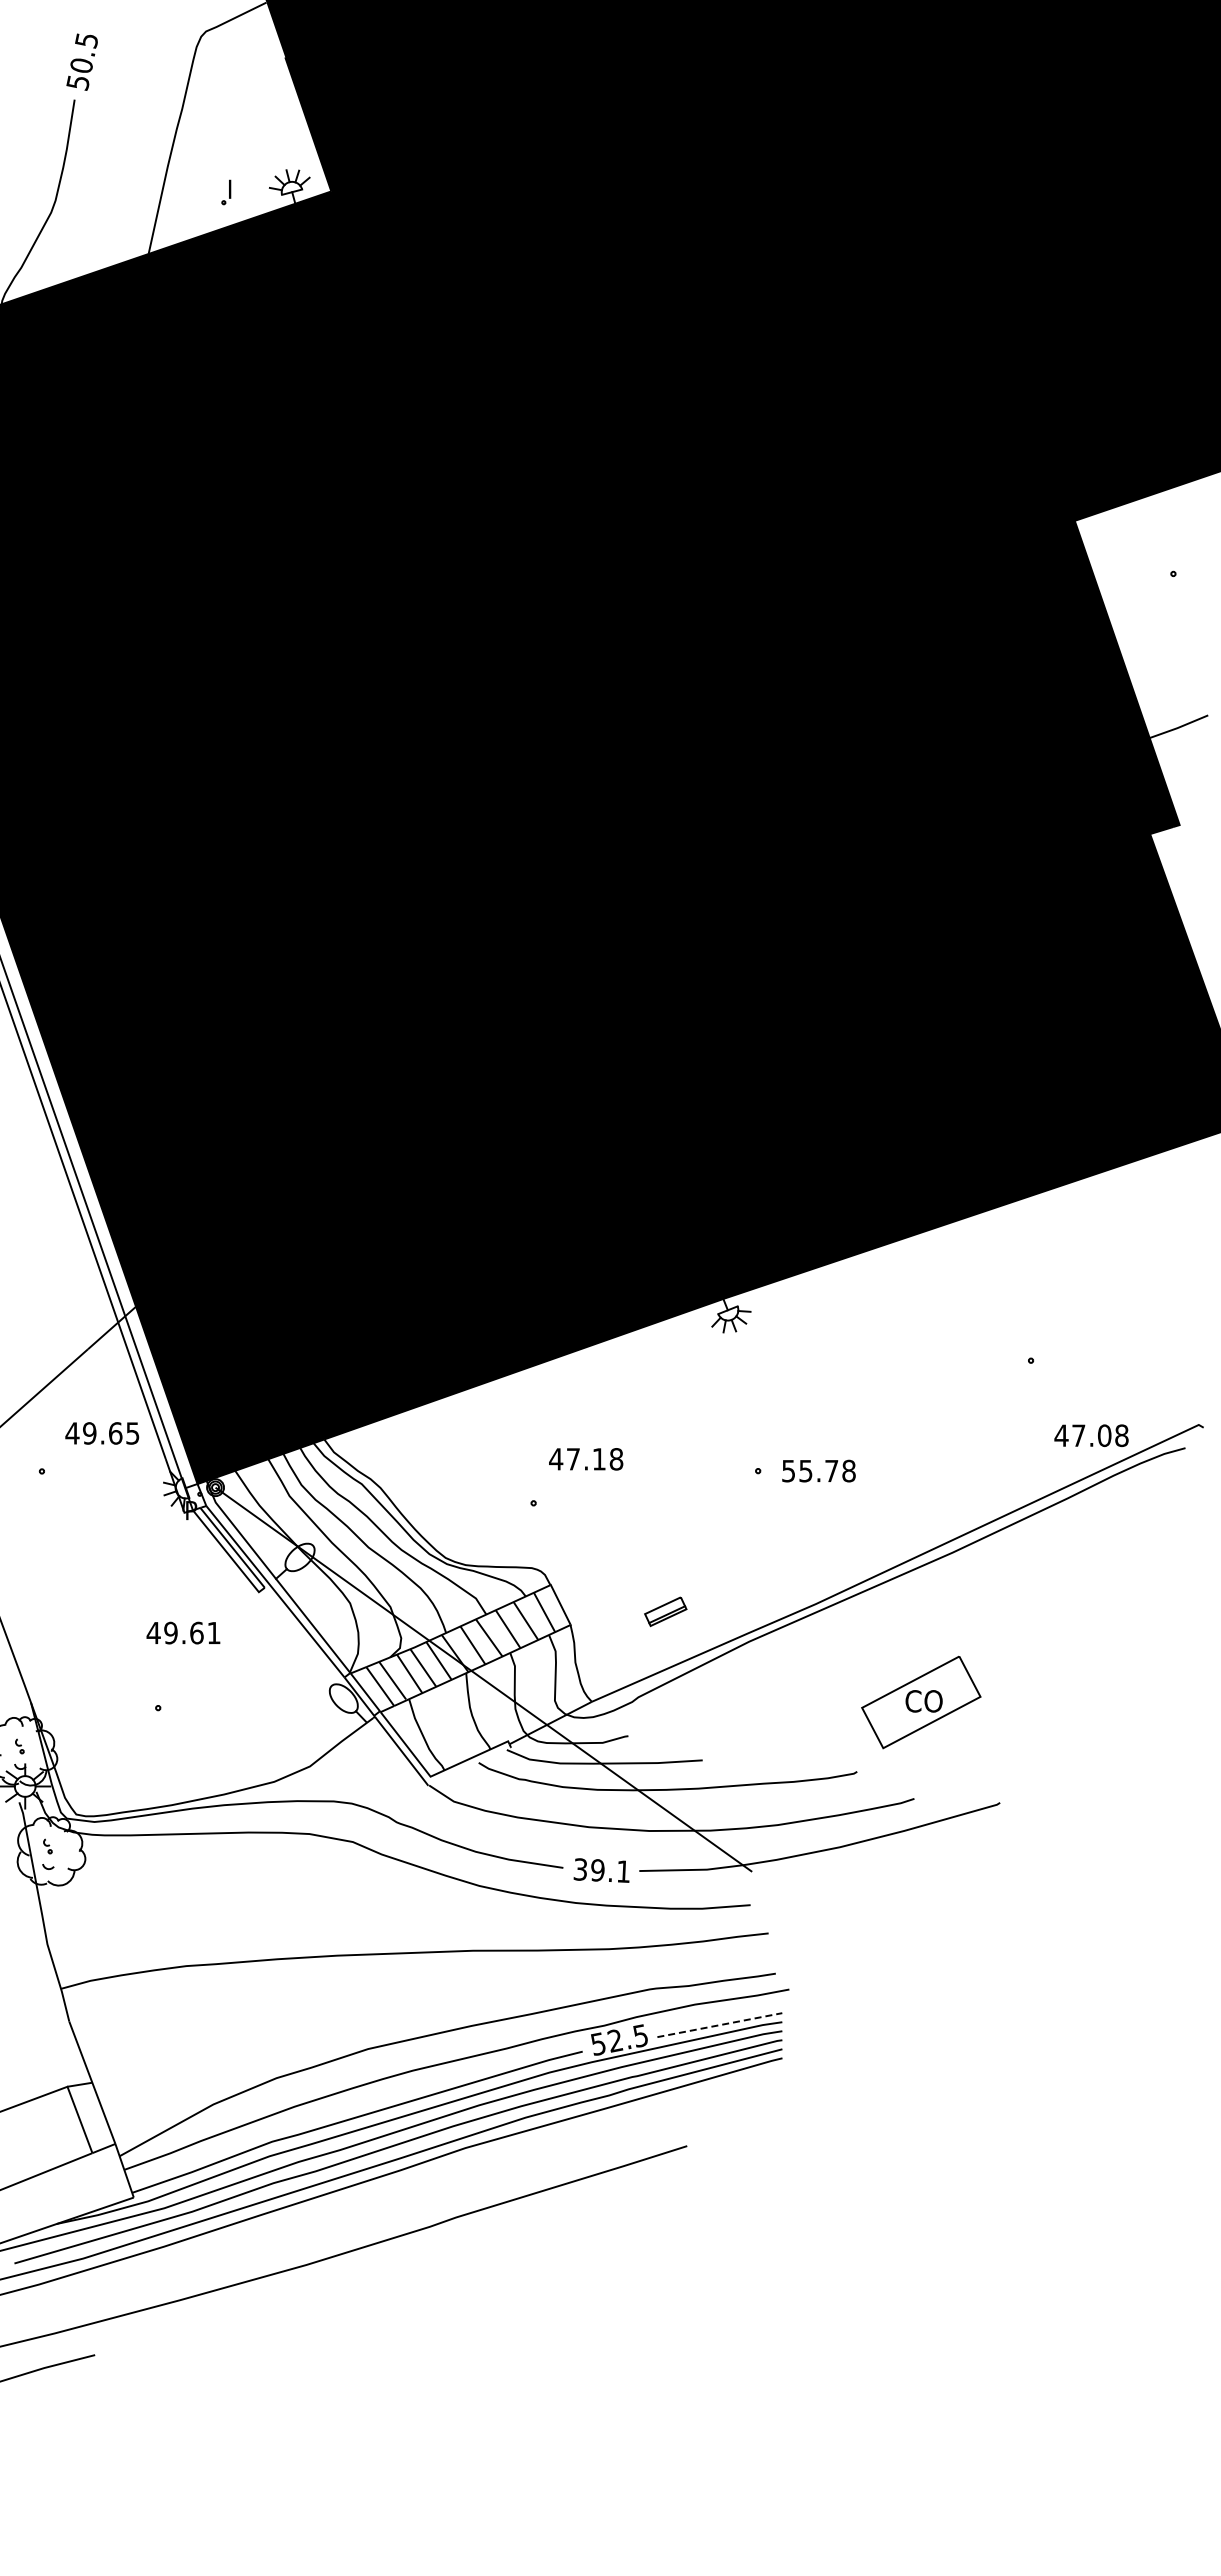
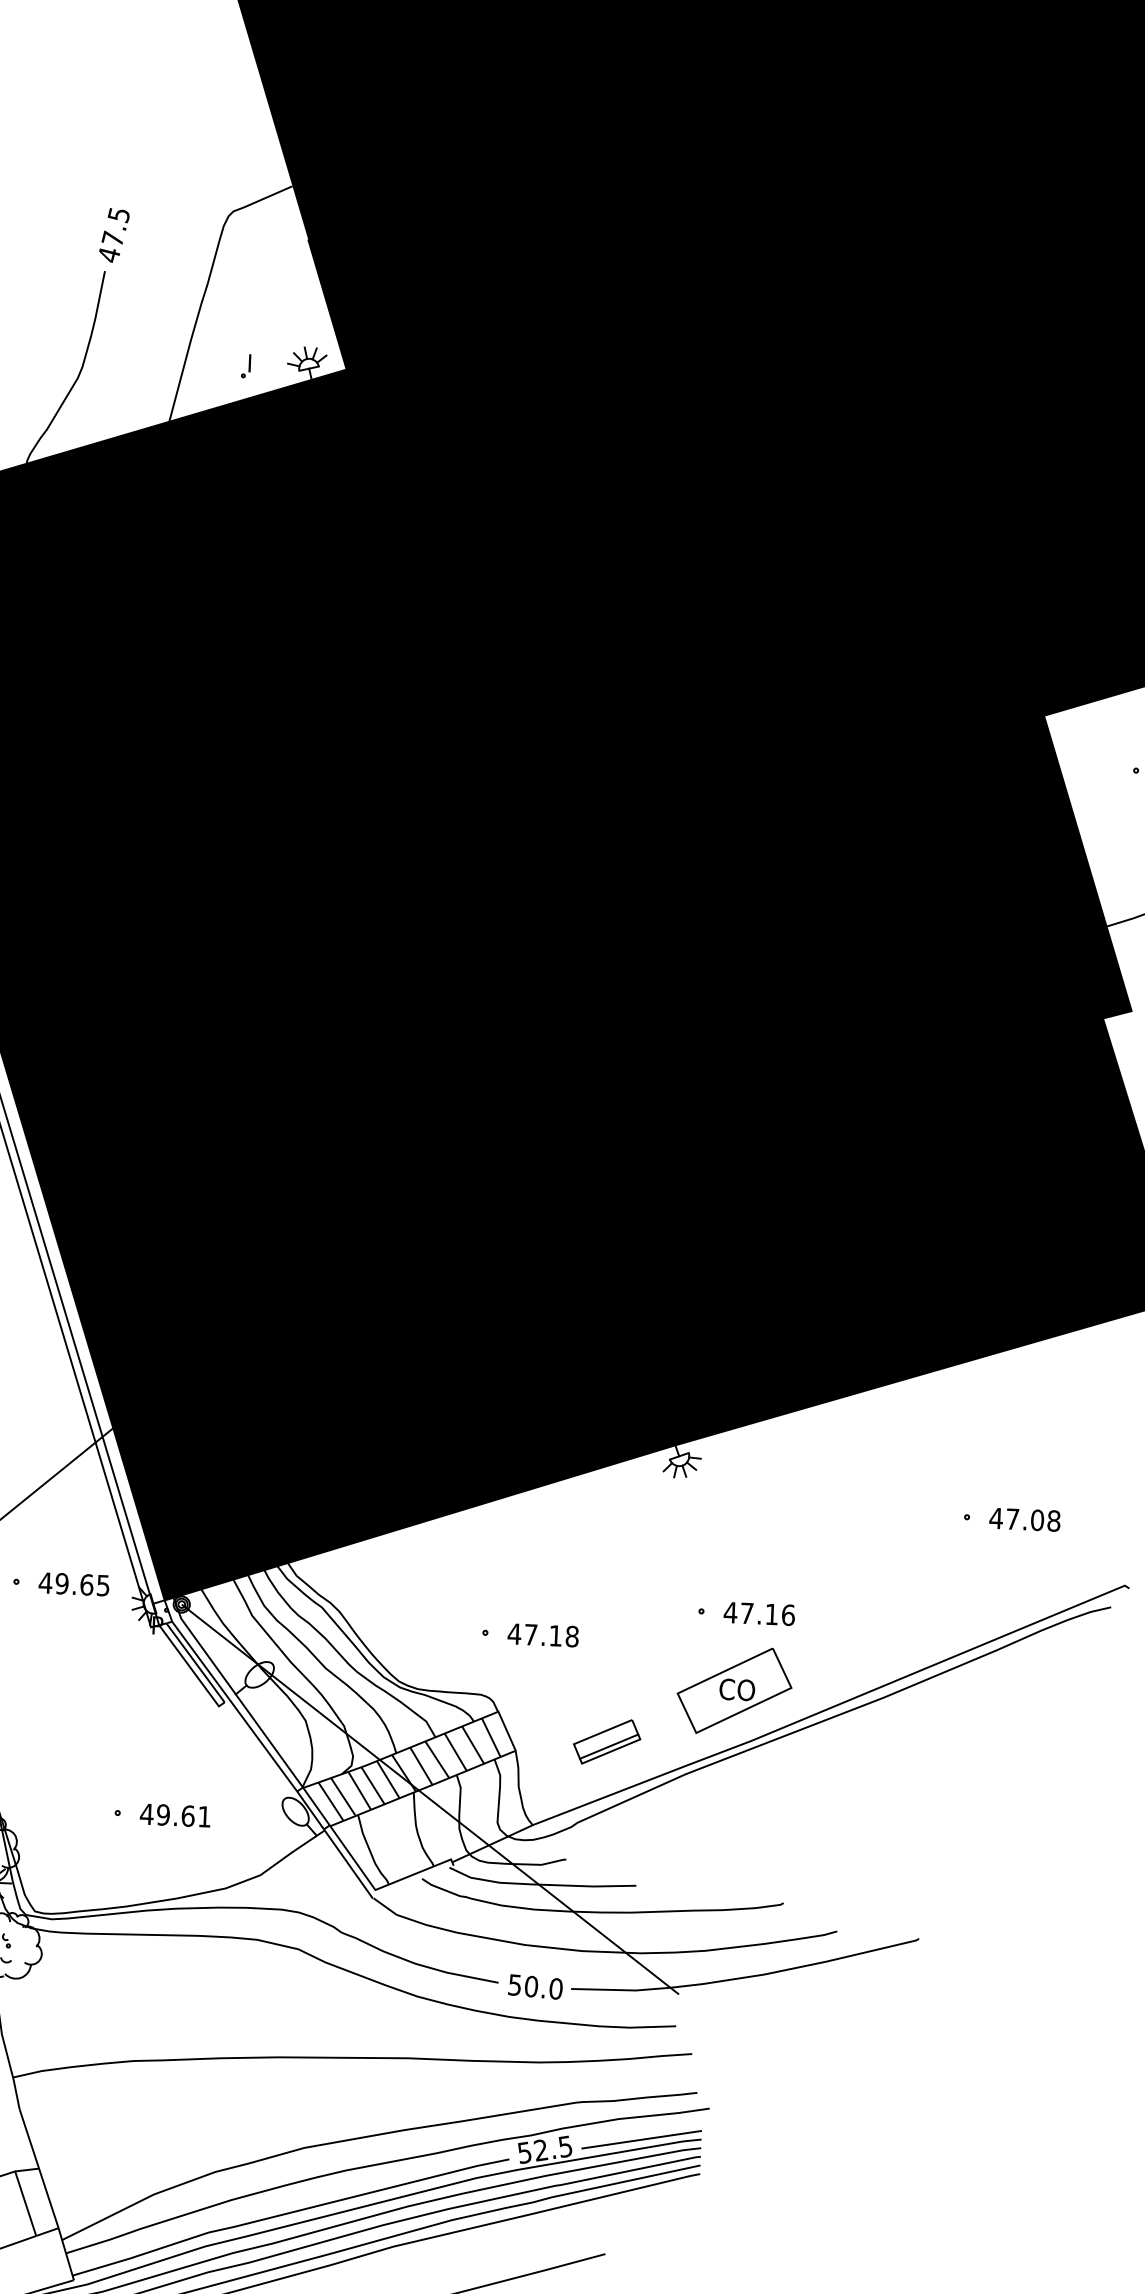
text: (79, 73) -> (110, 246), 50.5 -> 47.5
text: (102, 1433) -> (74, 1584), moved
text: (1091, 1435) -> (1024, 1519), moved
text: (586, 1459) -> (543, 1635), moved
text: (818, 1470) -> (759, 1613), 55.78 -> 47.16
part: (665, 1611) -> (606, 1741), size x1.67
text: (183, 1632) -> (175, 1814), moved
part: (921, 1702) -> (734, 1690), moved
text: (602, 1870) -> (535, 1986), 39.1 -> 50.0
line: (719, 2025) -> (641, 2140), dashed -> solid

